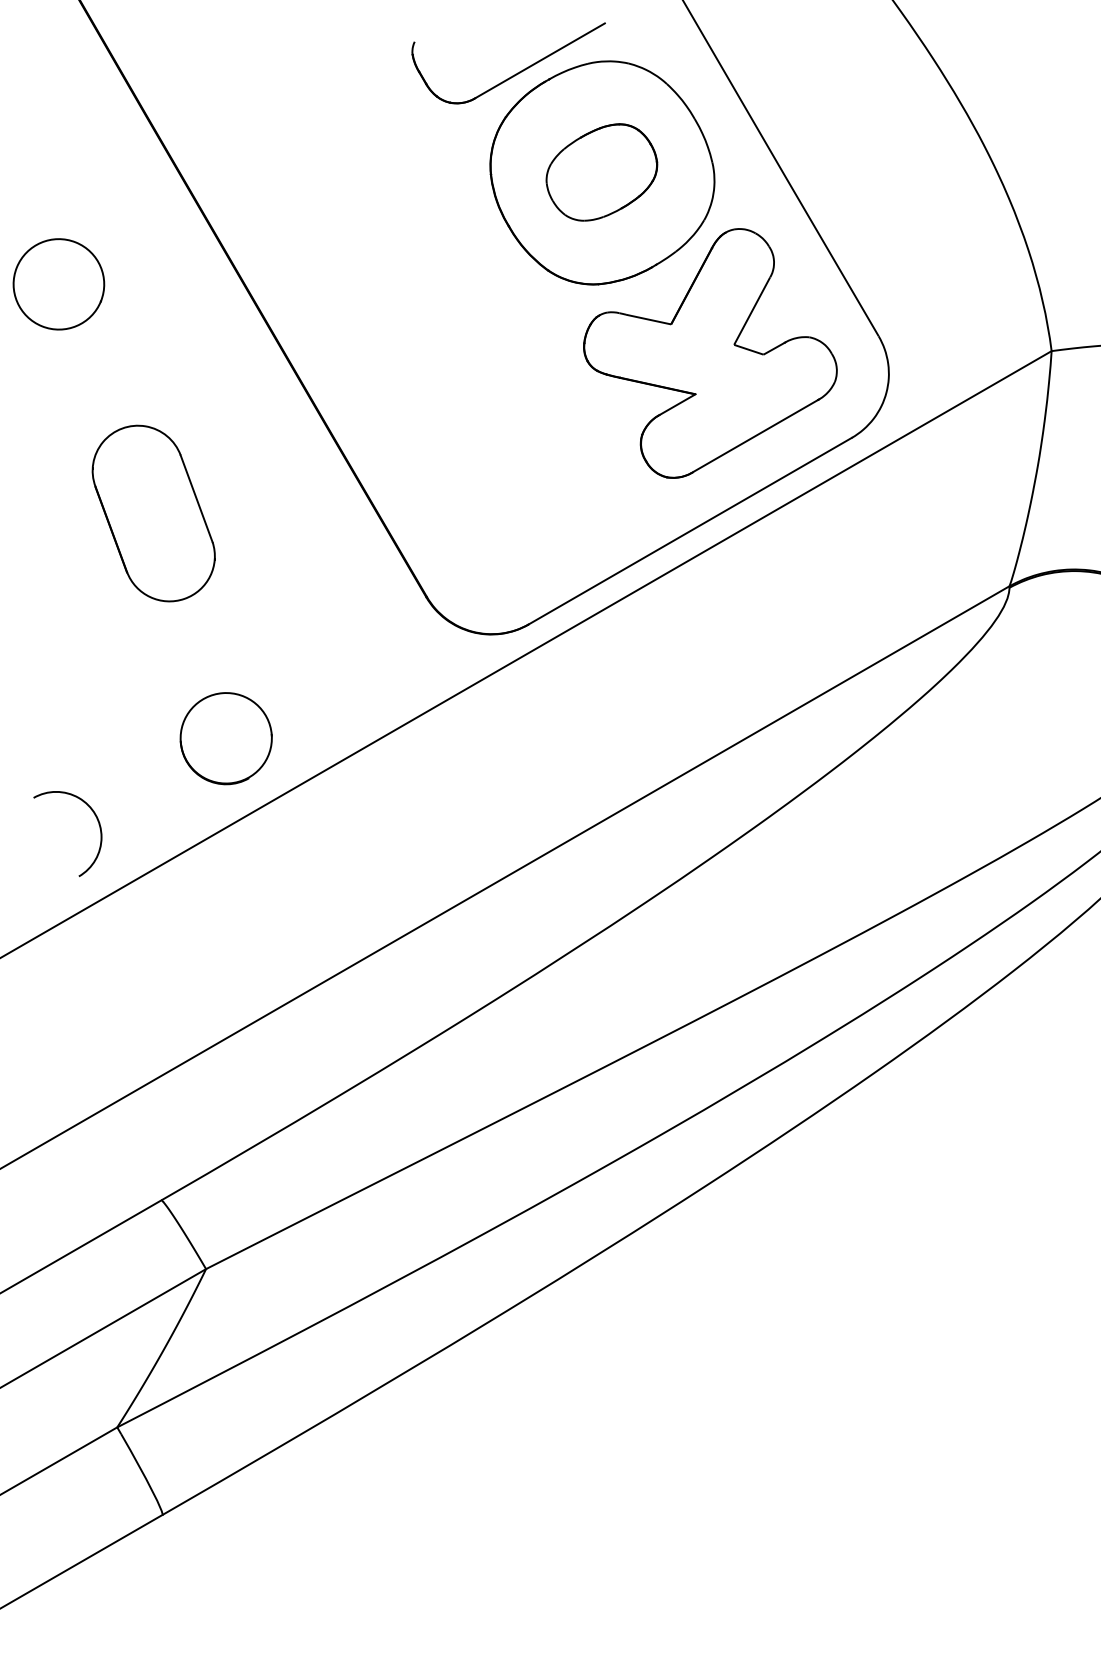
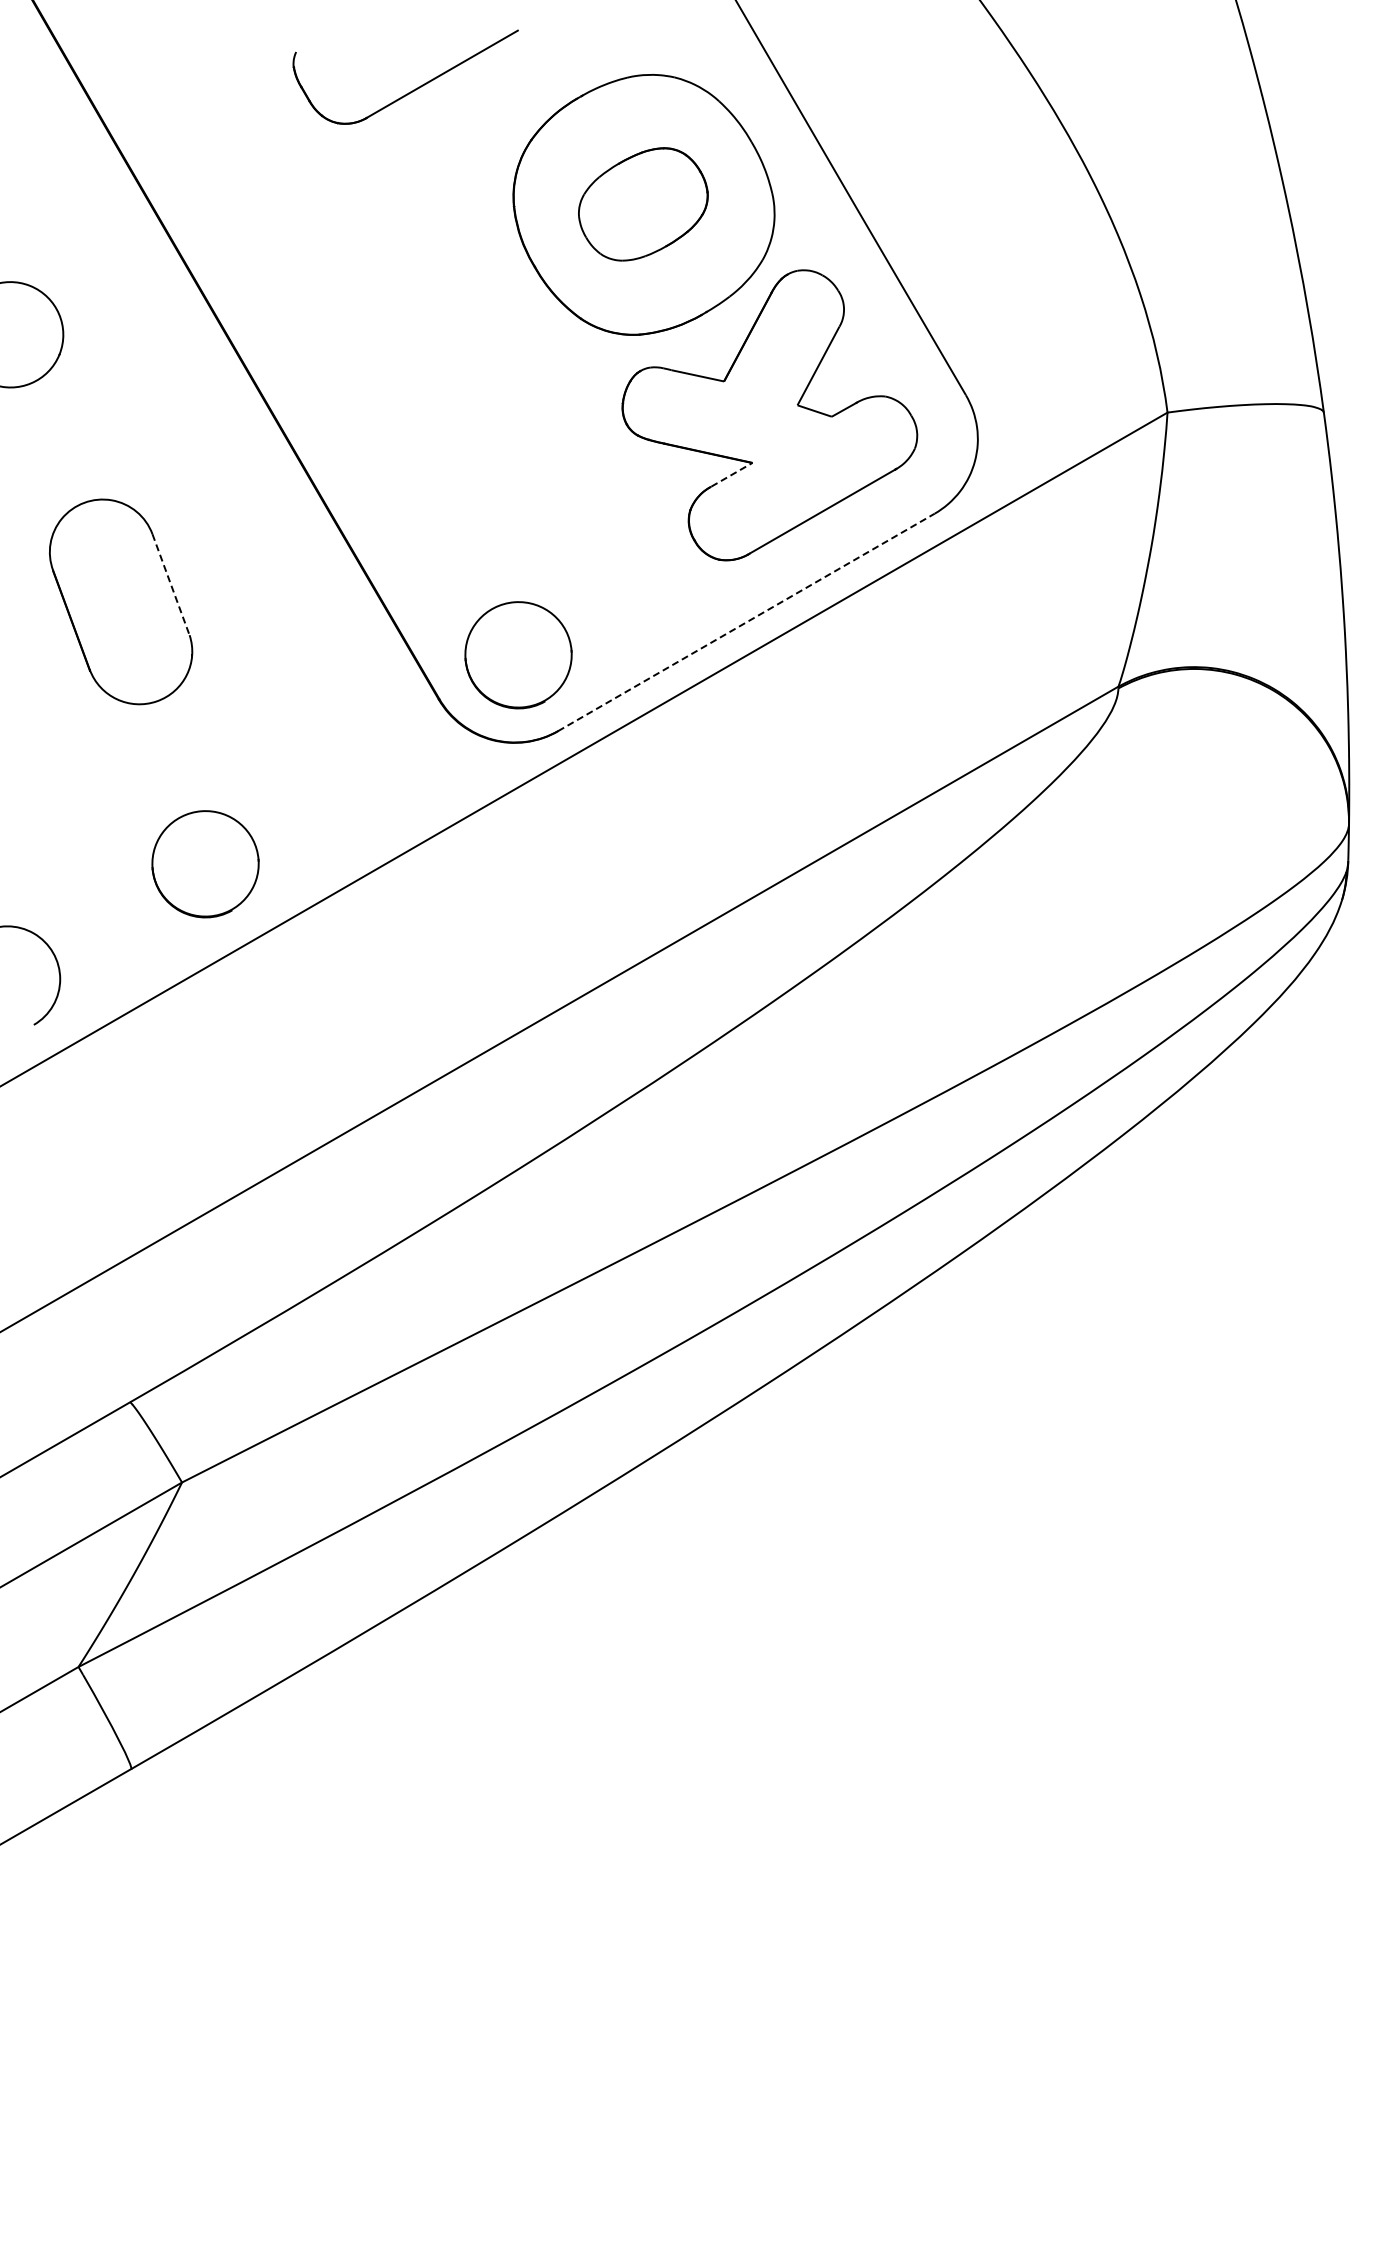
part: (515, 73) -> (413, 89), moved
line: (678, 404) -> (732, 474), solid -> dashed
line: (197, 498) -> (171, 584), solid -> dashed
line: (690, 531) -> (746, 622), solid -> dashed
part: (494, 559) -> (518, 655), added

